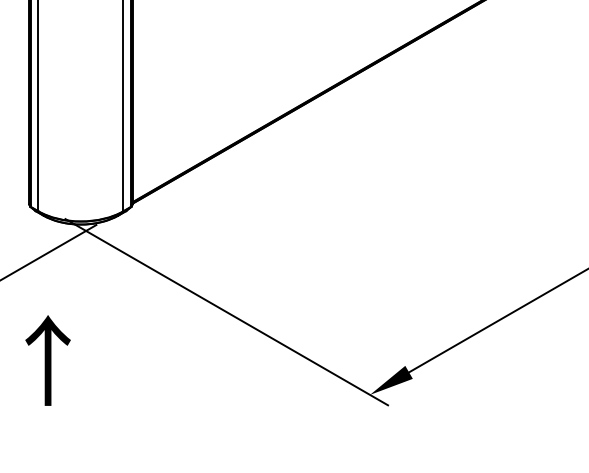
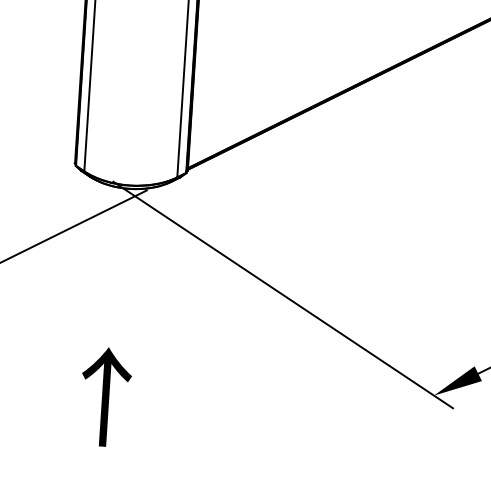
text: (47, 360) -> (104, 396), moved

